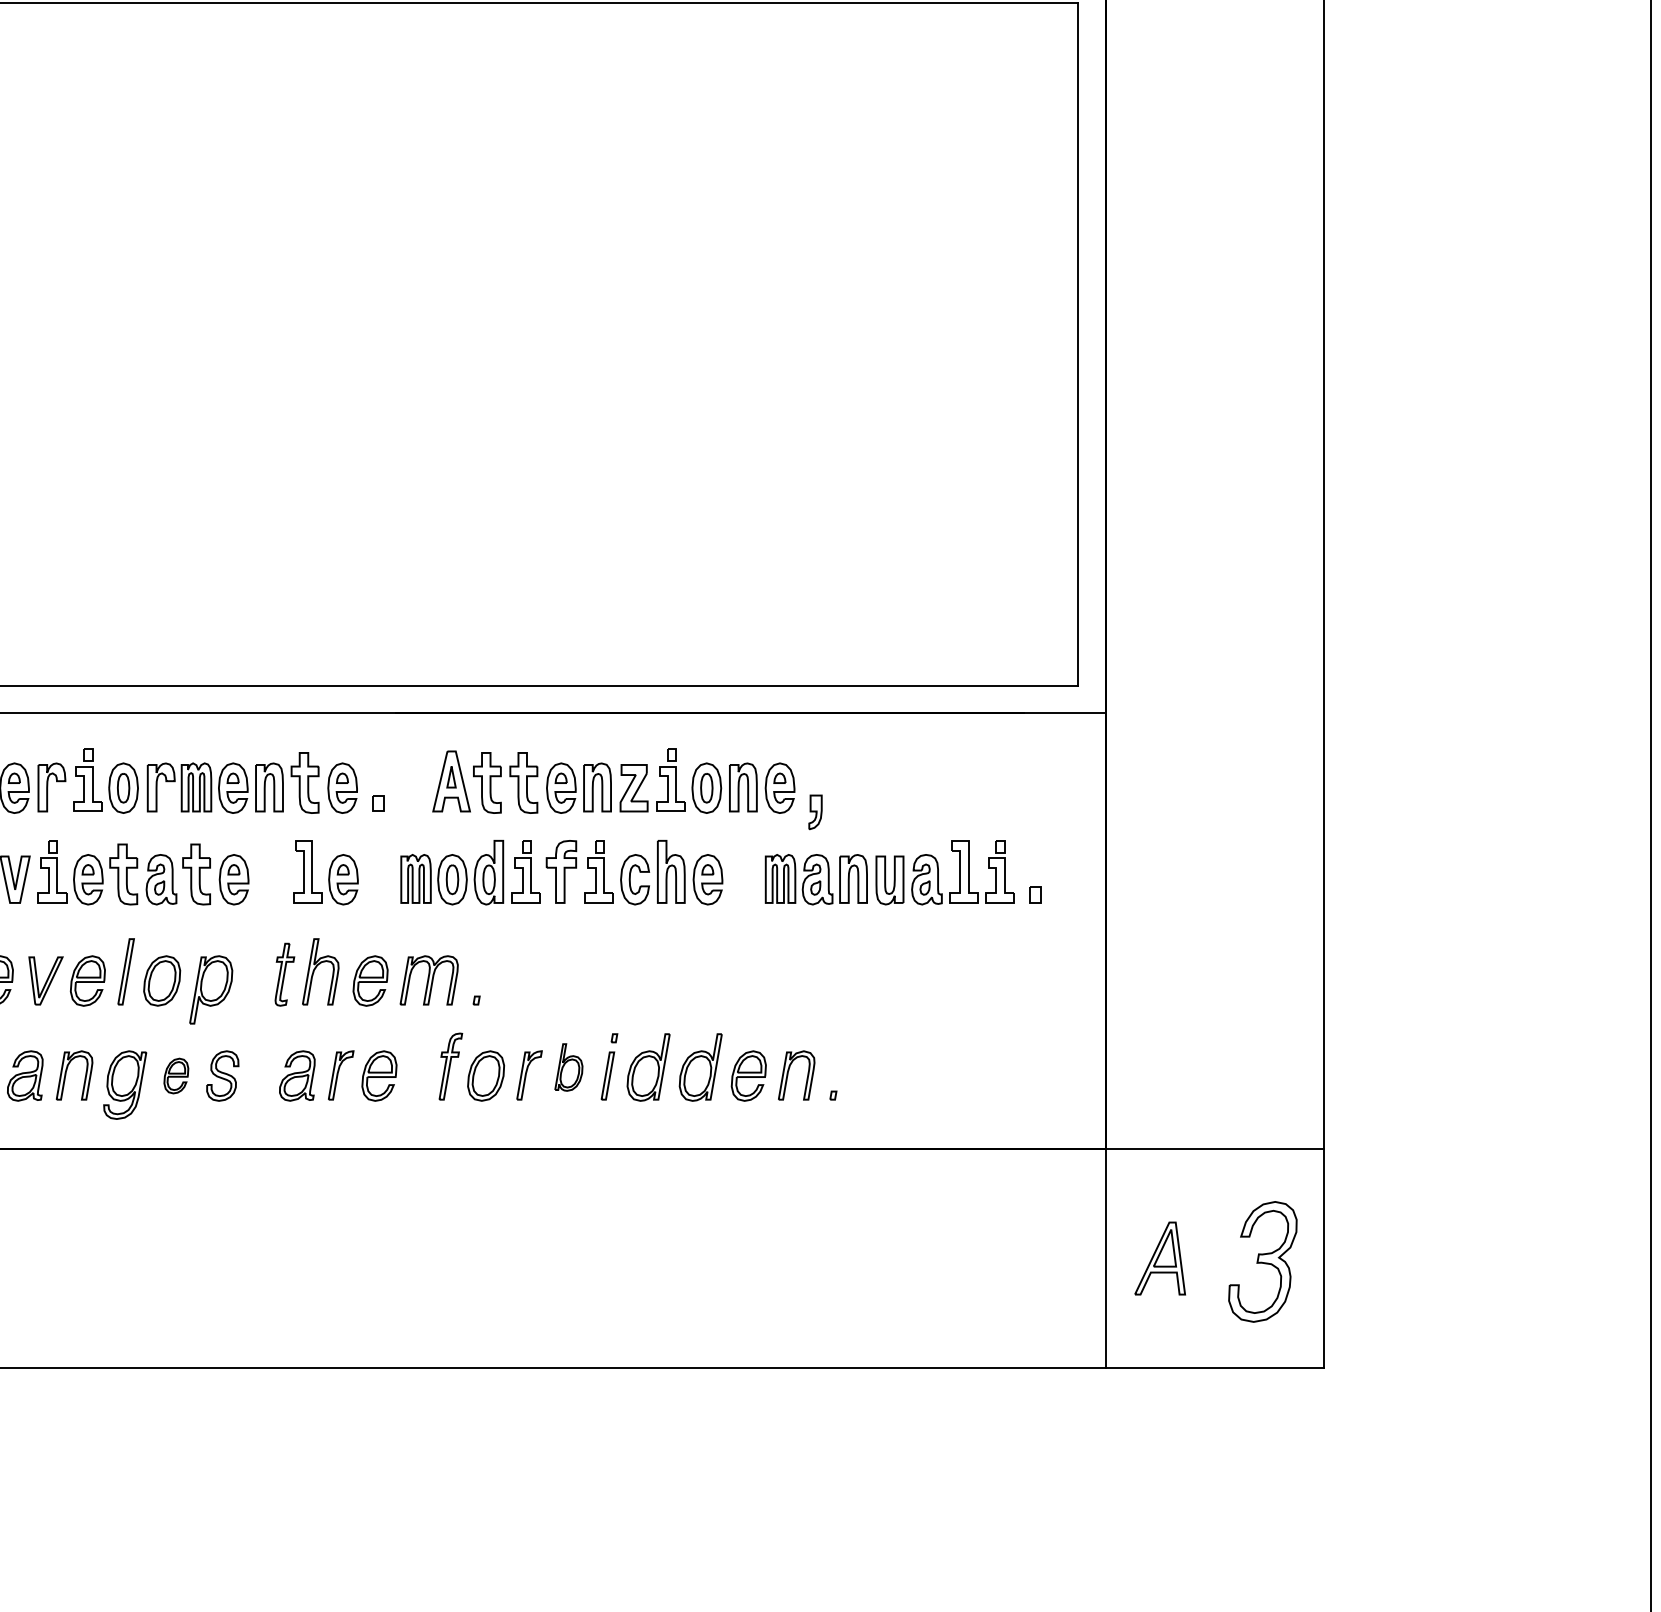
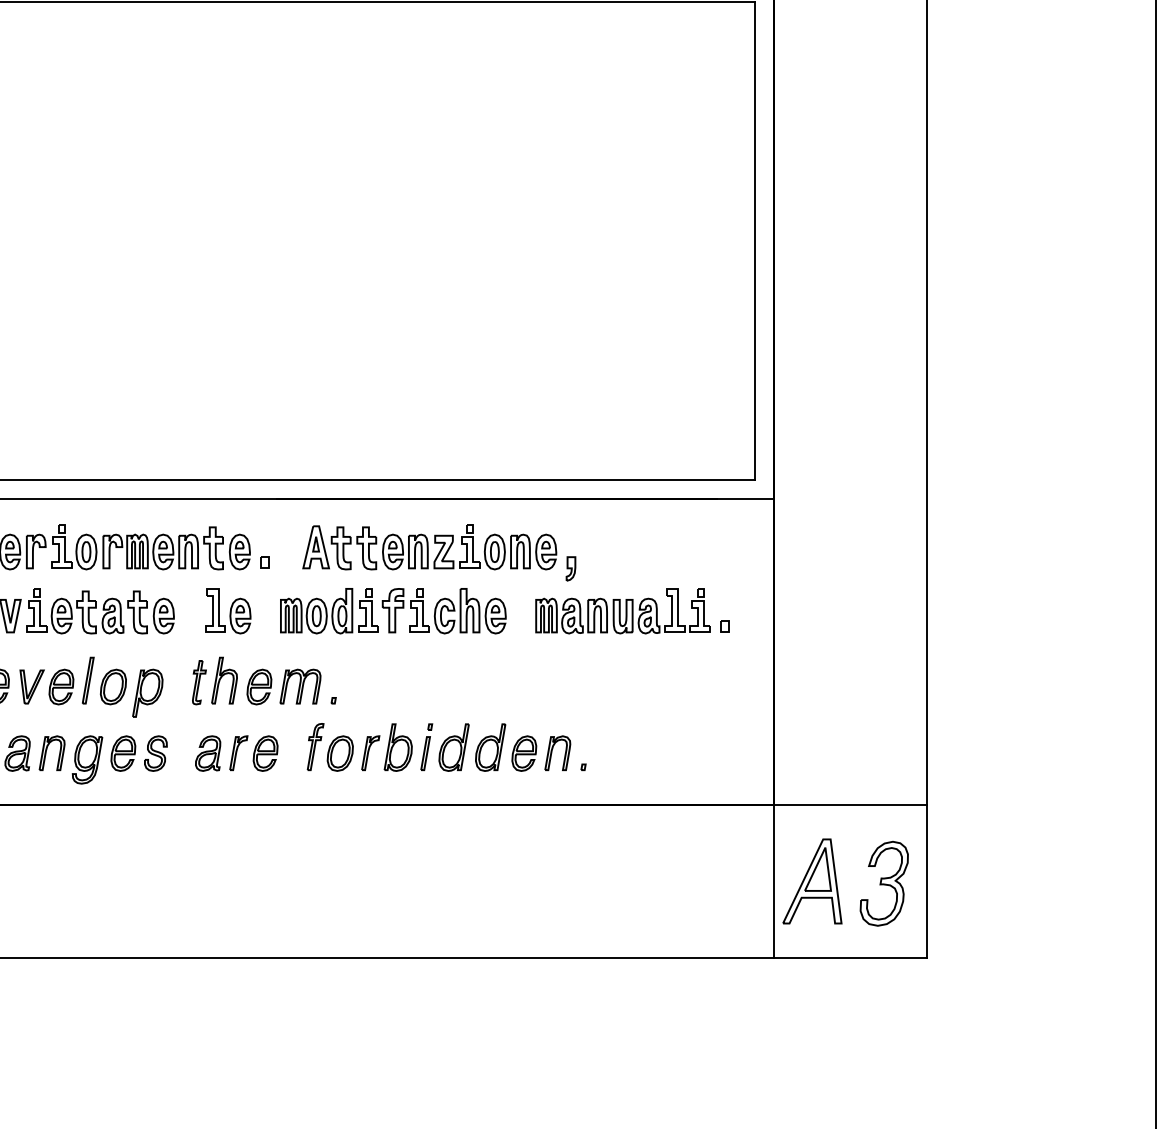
part: (568, 1067) -> (398, 747), size x1.43
part: (176, 1075) -> (123, 753), size x1.43
part: (1159, 1258) -> (811, 881), size x1.67

